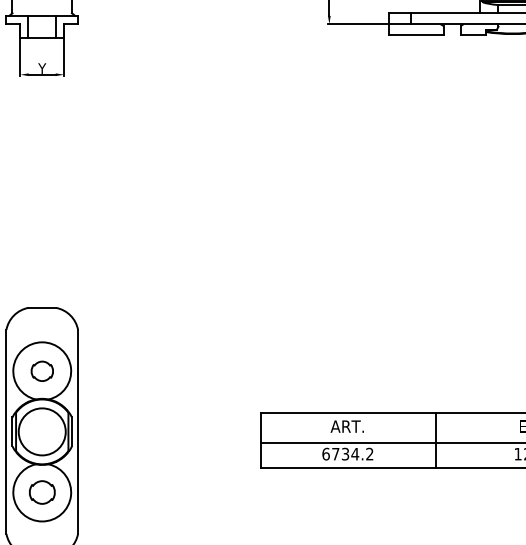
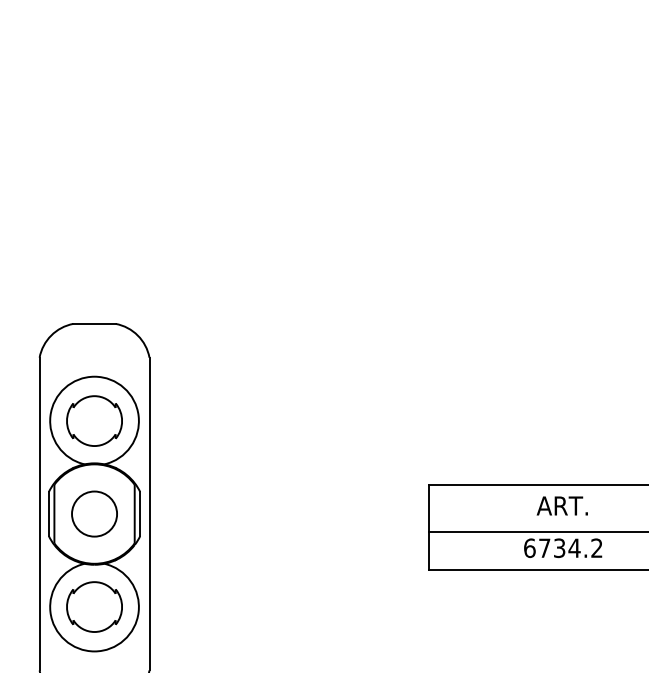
part: (42, 371) -> (94, 421), size x1.67
circle: (41, 431) -> (93, 513), size x0.62
part: (42, 492) -> (94, 607), size x1.43

